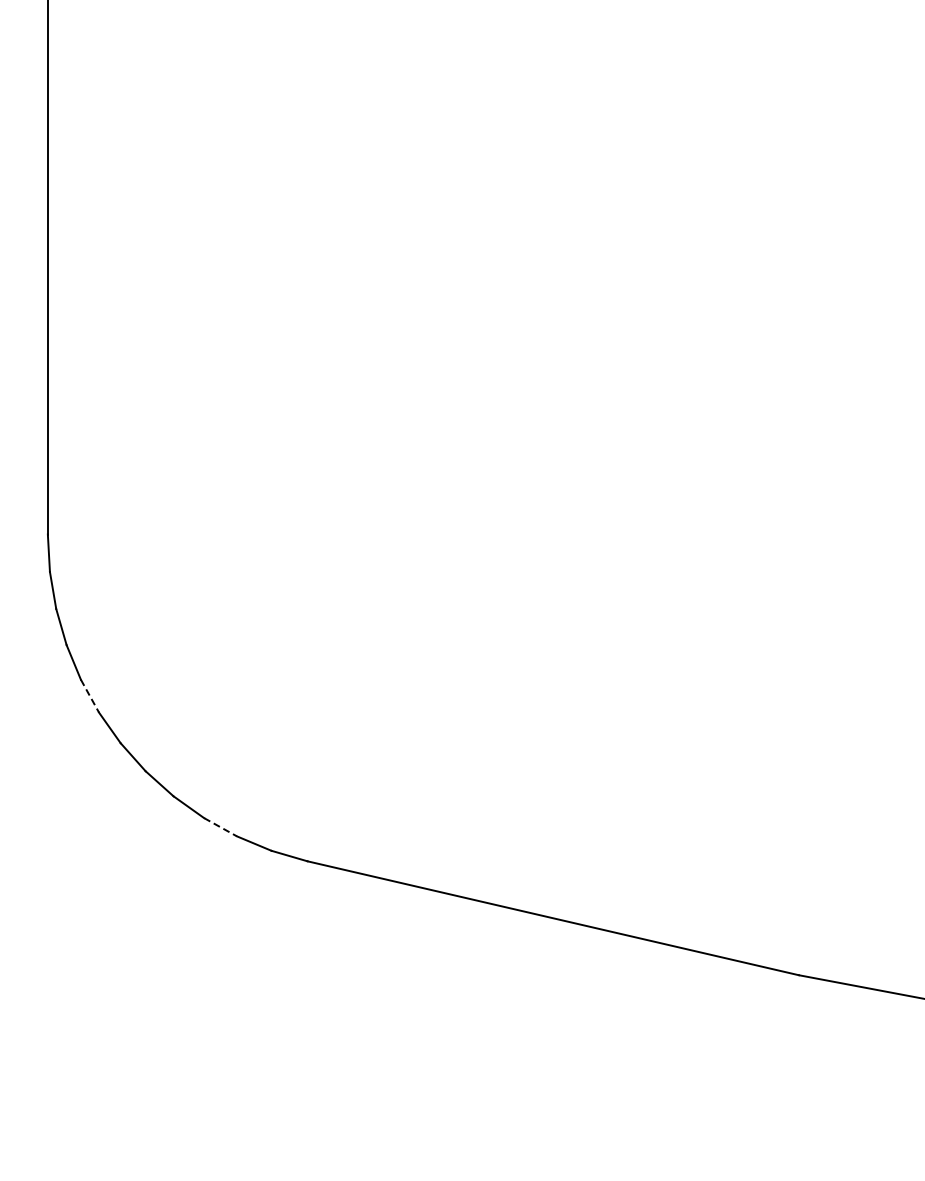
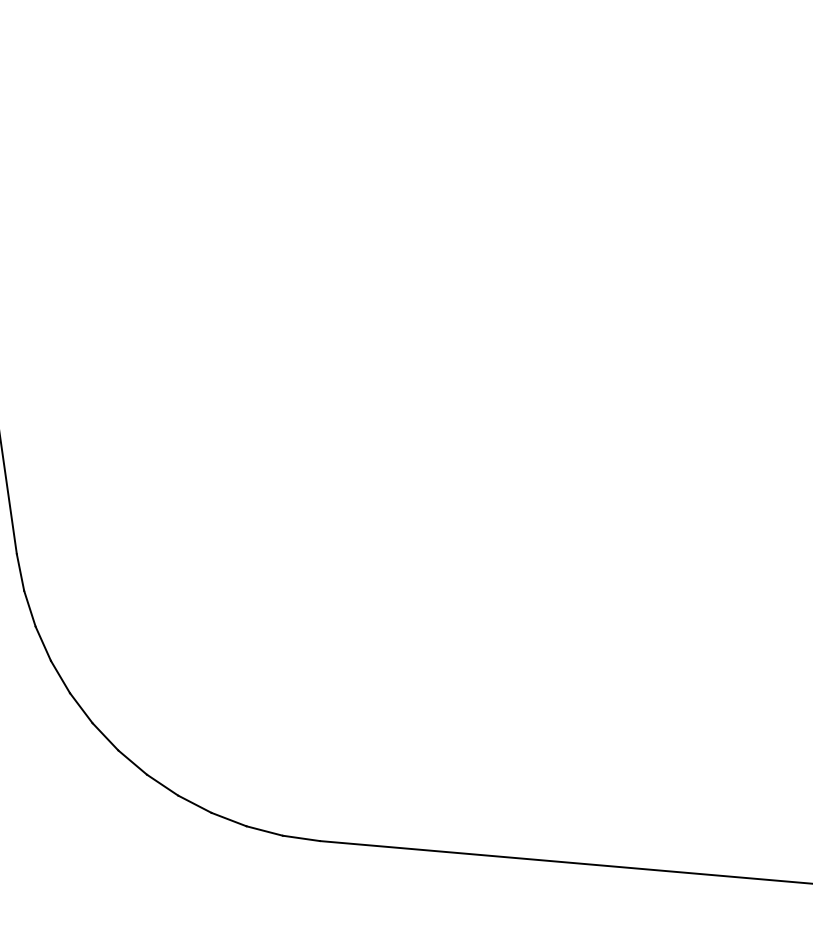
line: (89, 696) -> (80, 708), dashed -> solid
line: (220, 827) -> (229, 819), dashed -> solid

